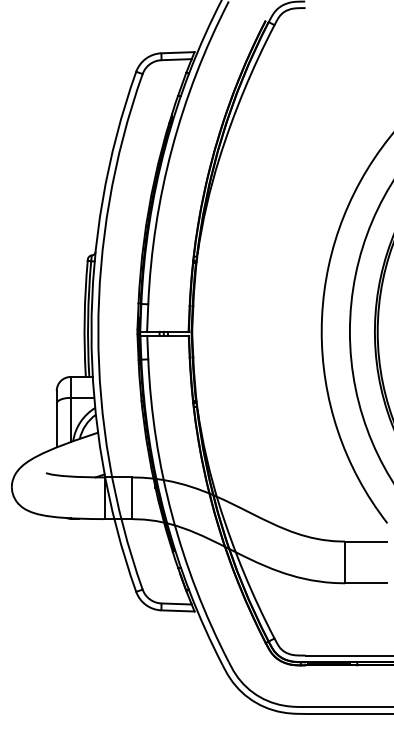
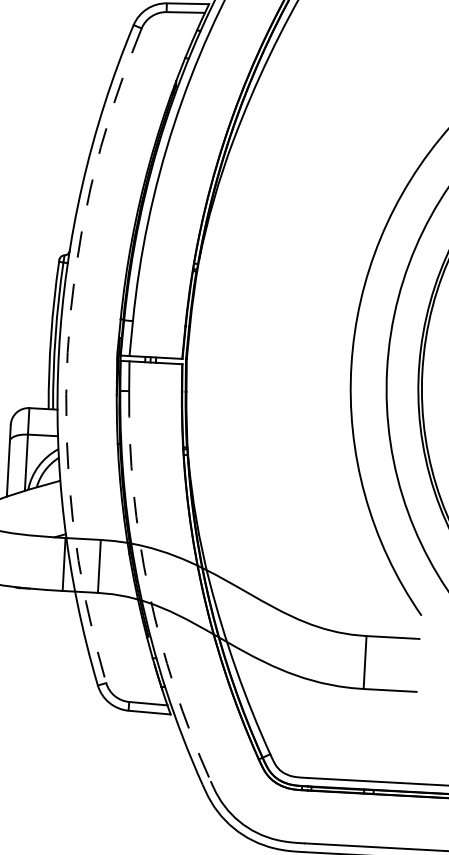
arc: (98, 331) -> (67, 352), solid -> dashed
arc: (172, 515) -> (149, 591), solid -> dashed

